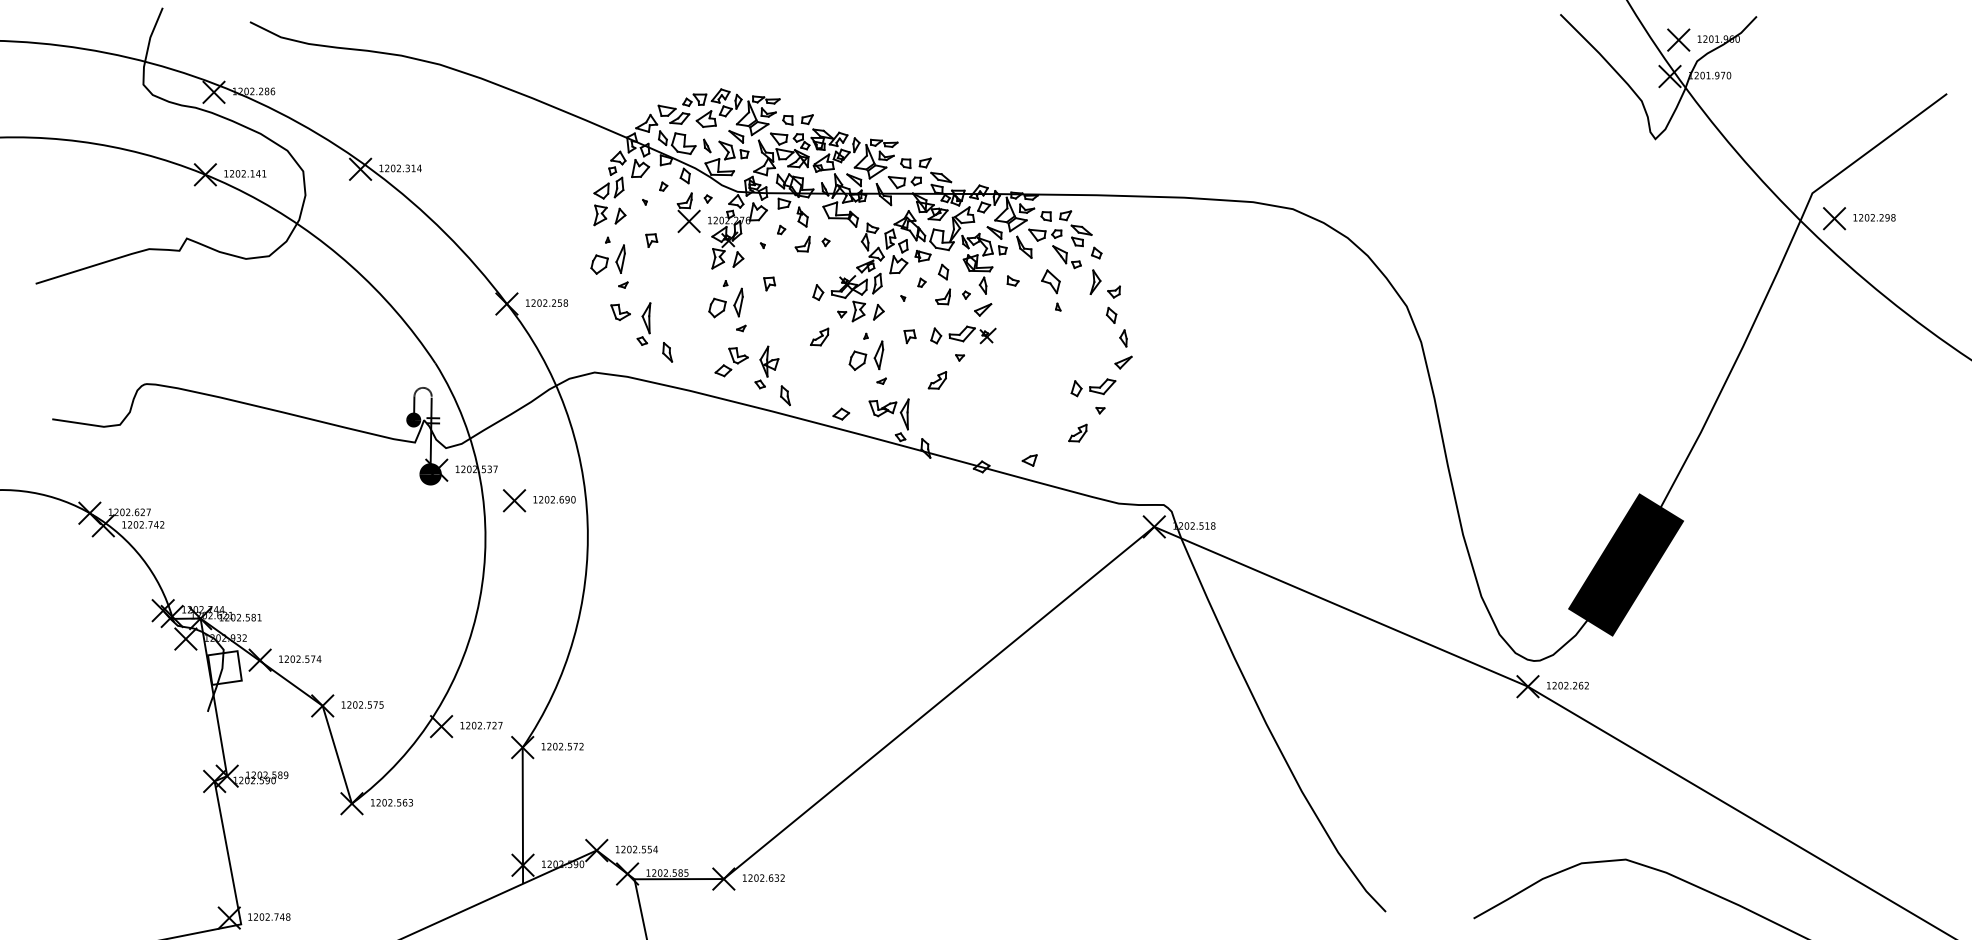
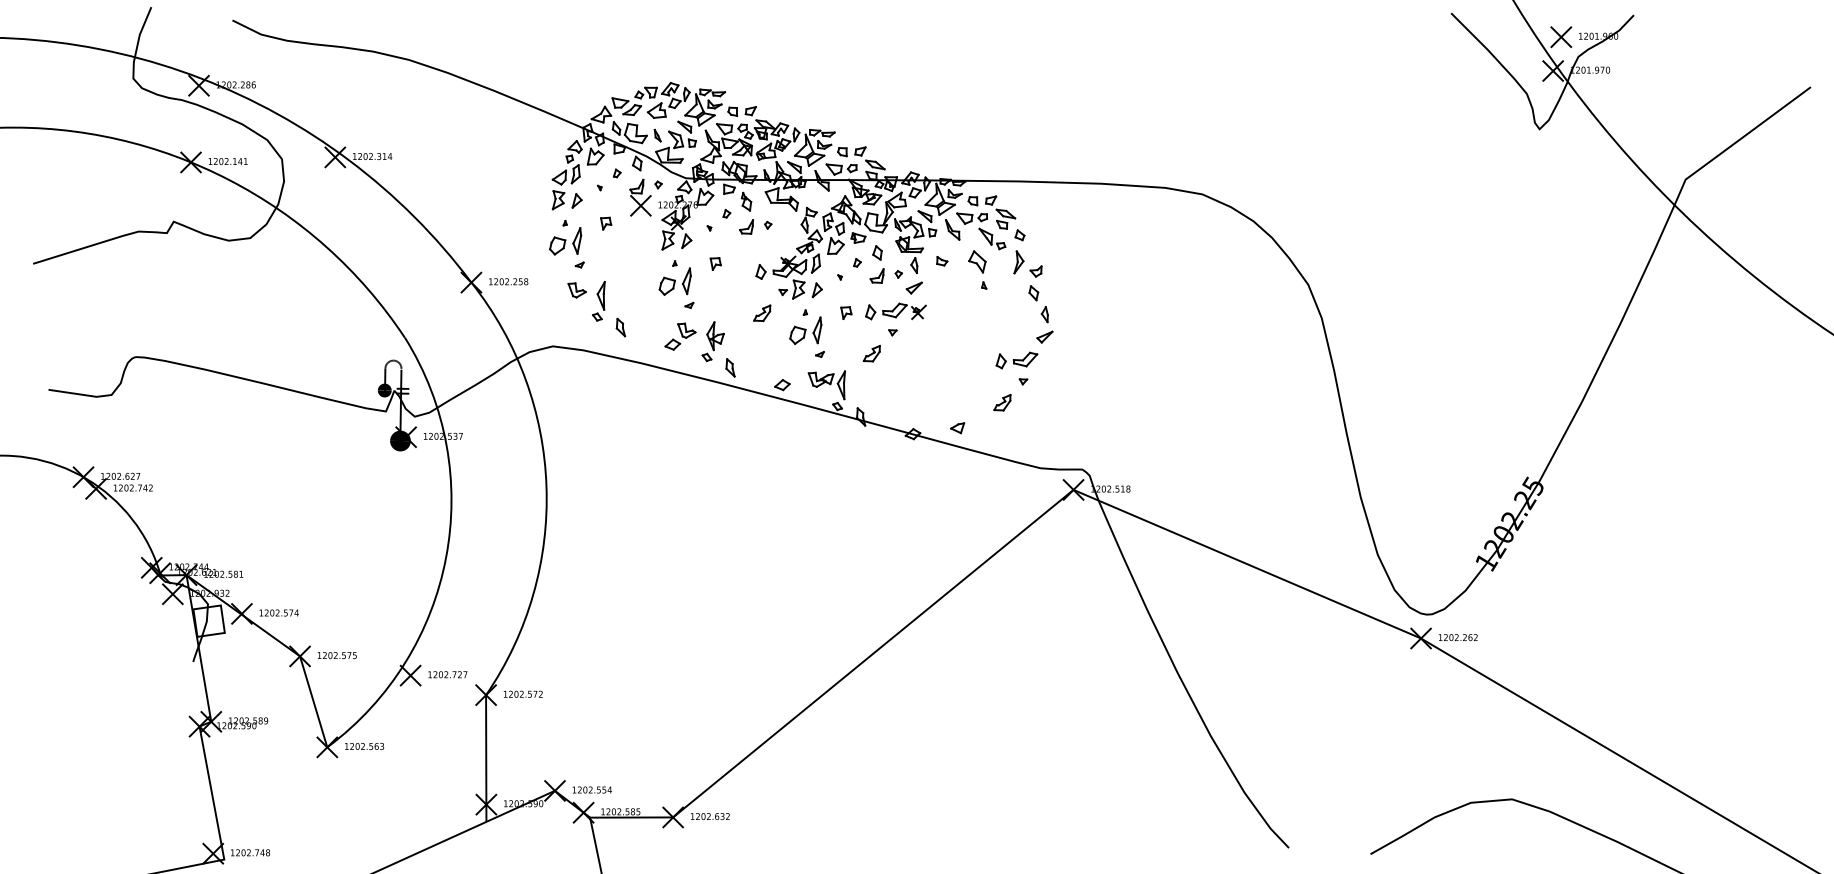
part: (1858, 218) -> (1728, 203), removed
part: (539, 500) -> (501, 465), removed
fill: (1626, 565) -> (1512, 525), removed

